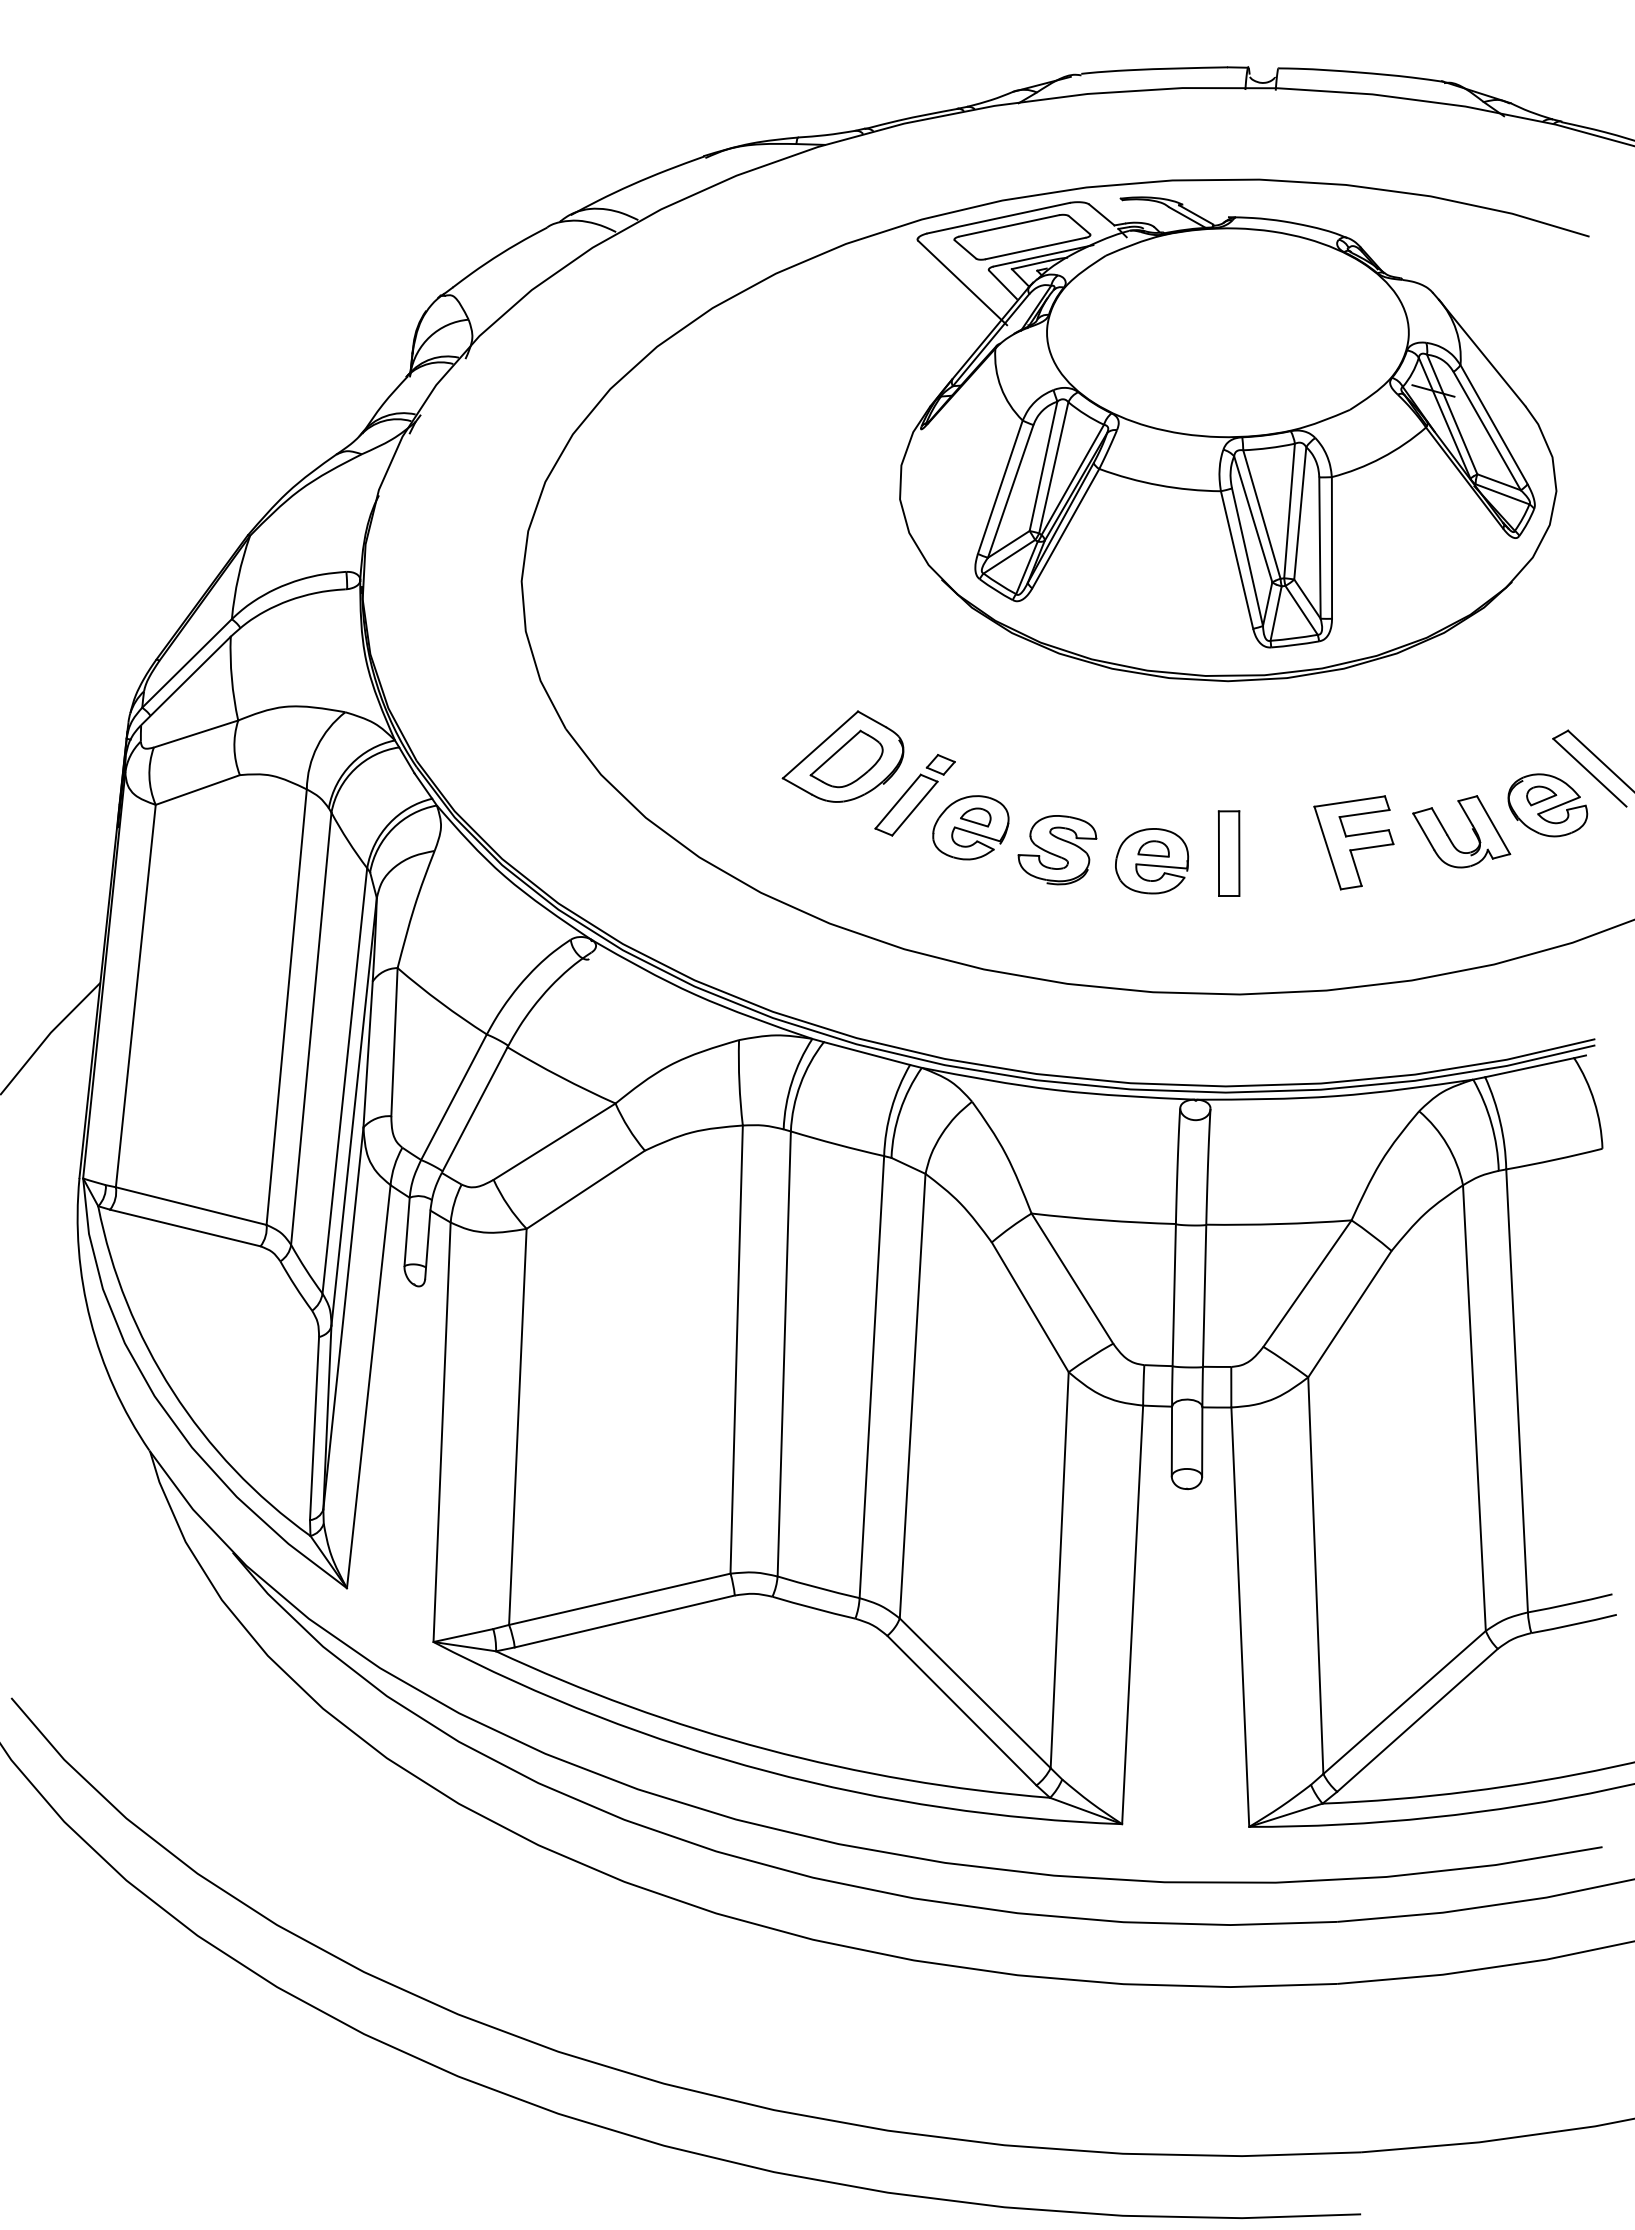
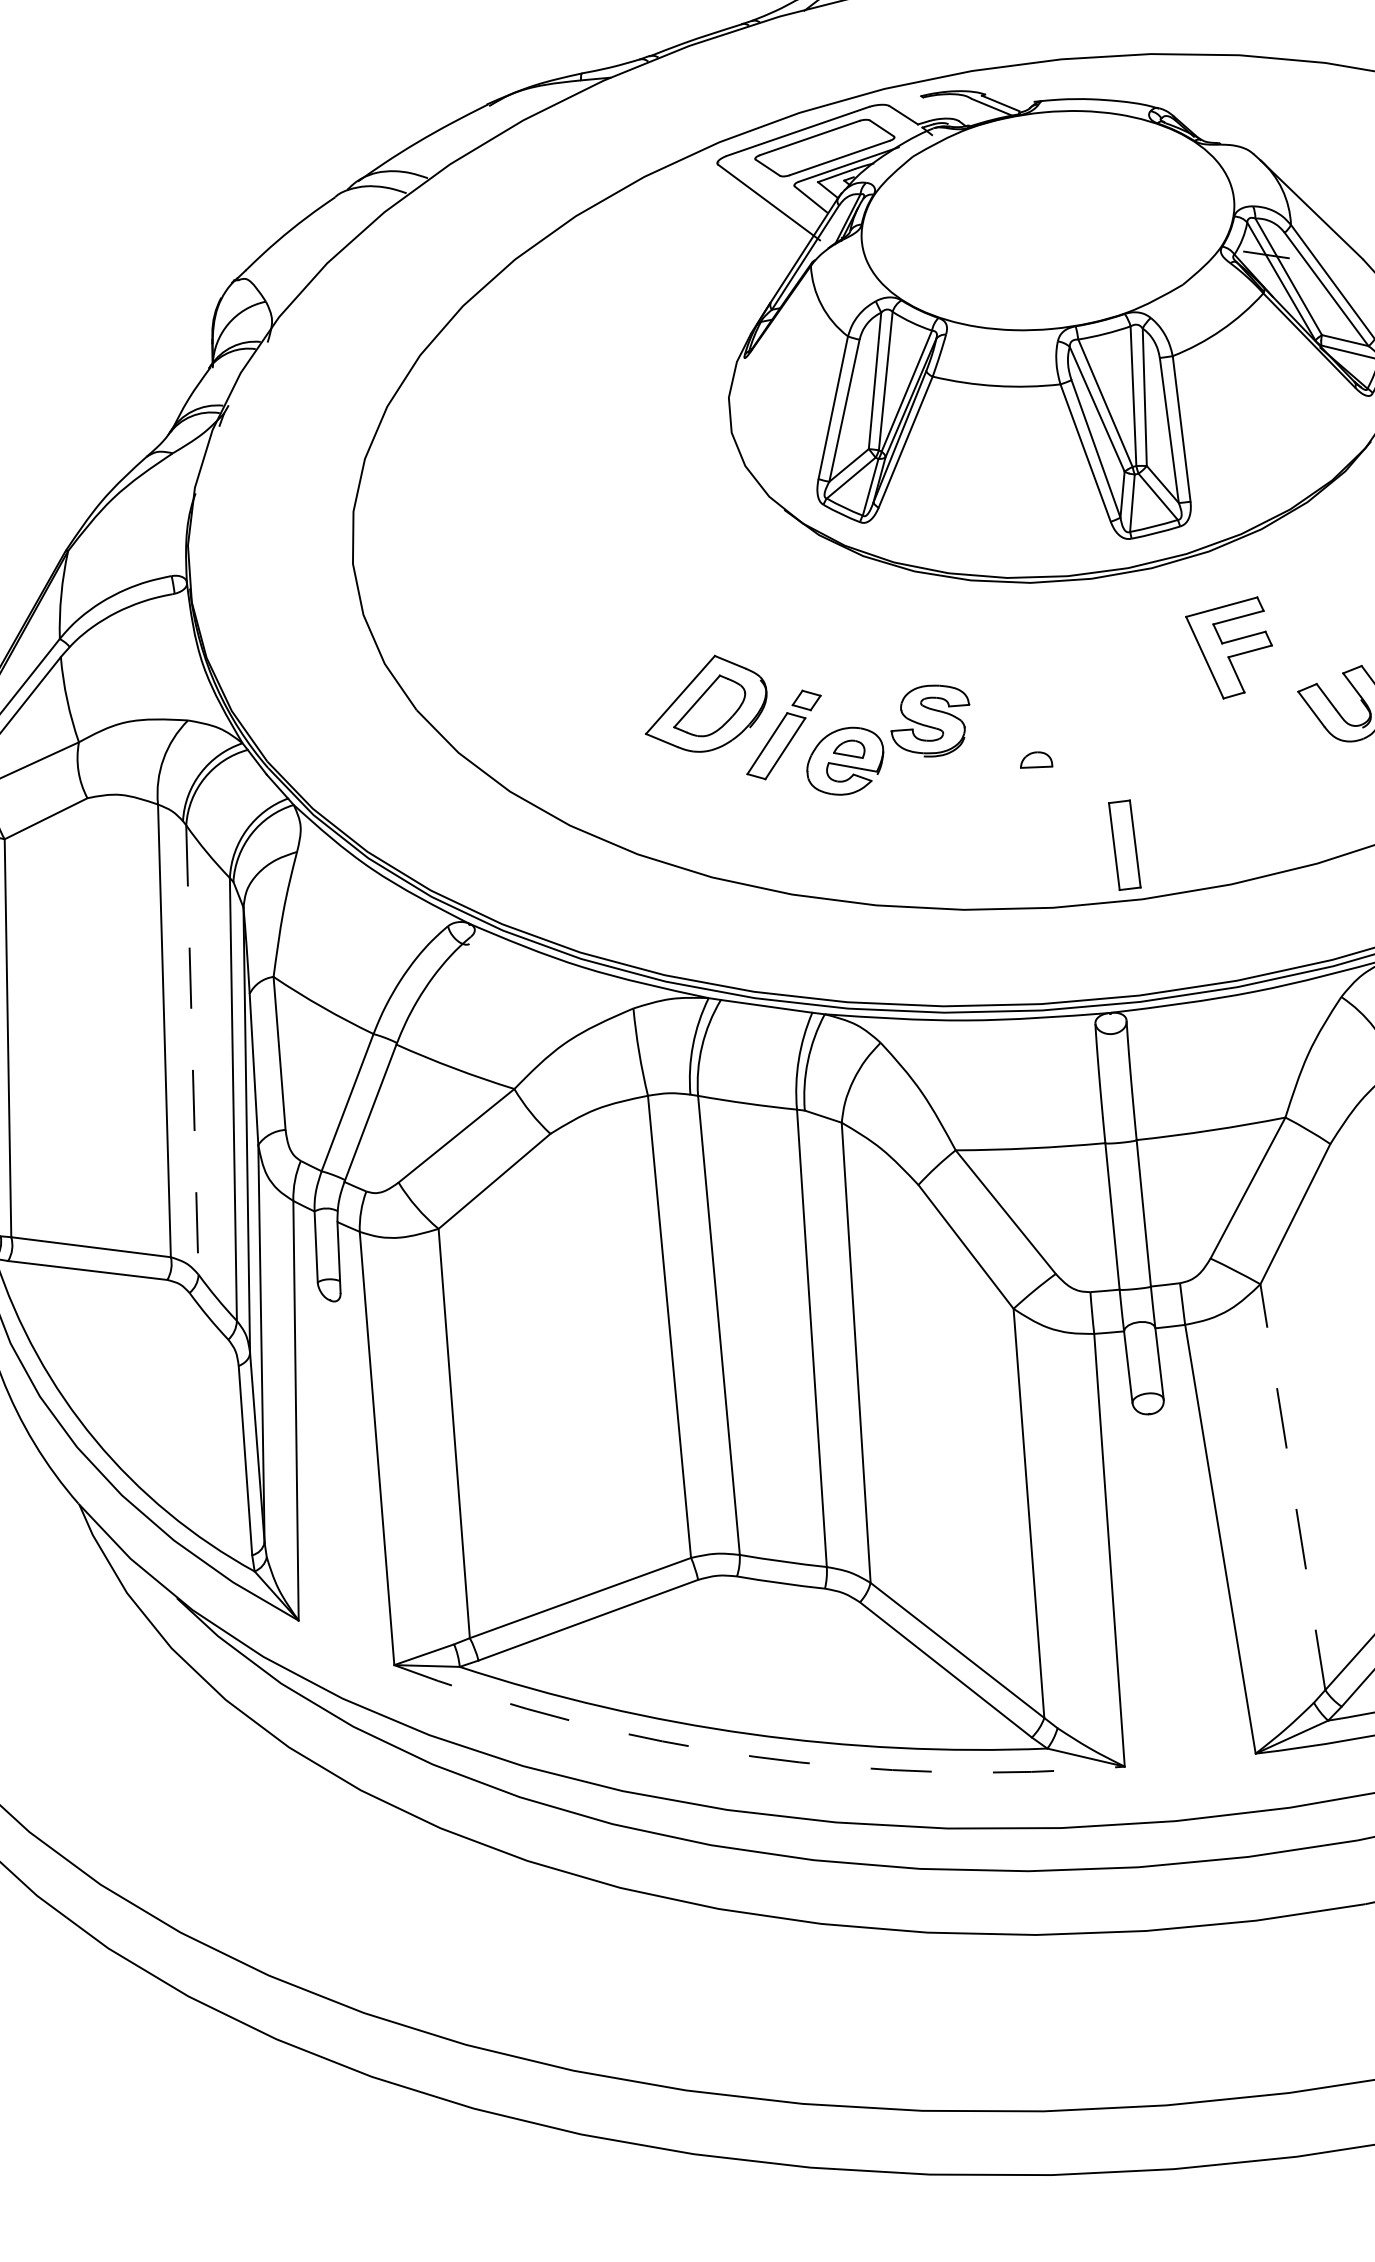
part: (1353, 842) -> (1230, 648), moved
part: (1057, 850) -> (930, 721), moved
part: (1228, 853) -> (1124, 845), moved
part: (1152, 861) -> (1036, 773), removed
line: (311, 1029) -> (192, 1050), solid -> dashed
line: (1315, 1575) -> (1292, 1487), solid -> dashed
arc: (767, 1771) -> (753, 1756), solid -> dashed

